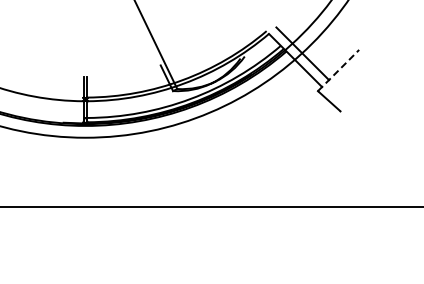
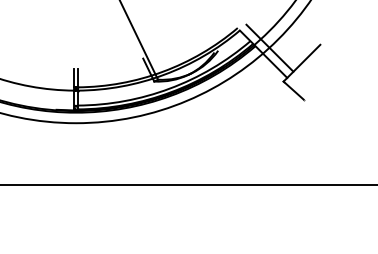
line: (338, 70) -> (301, 63), dashed -> solid

